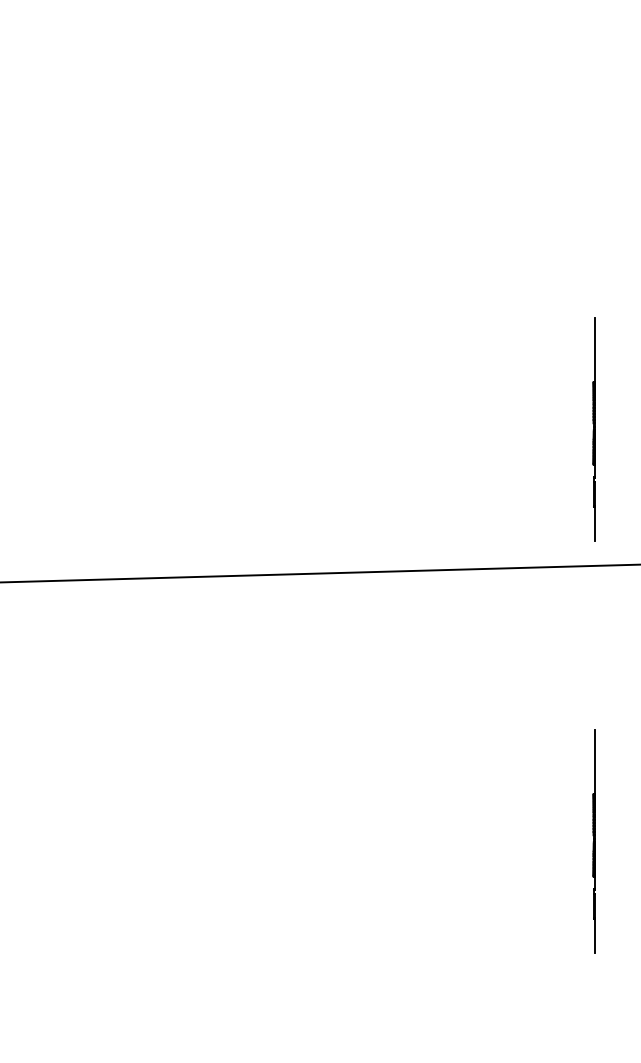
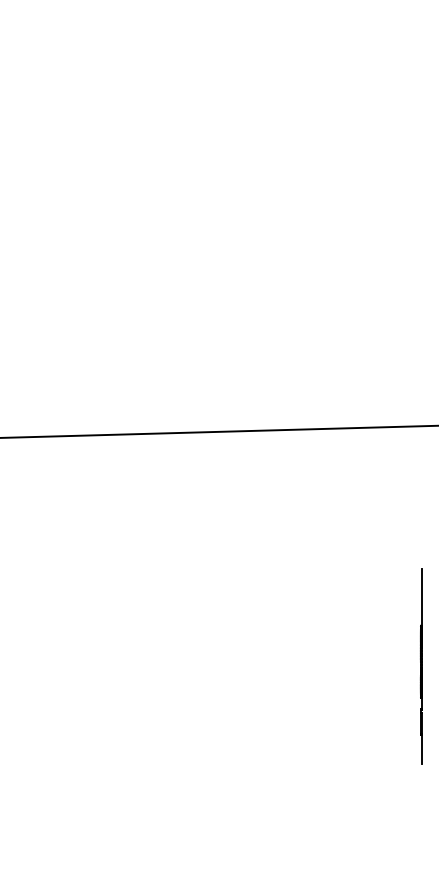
line: (593, 429) -> (420, 306), removed

